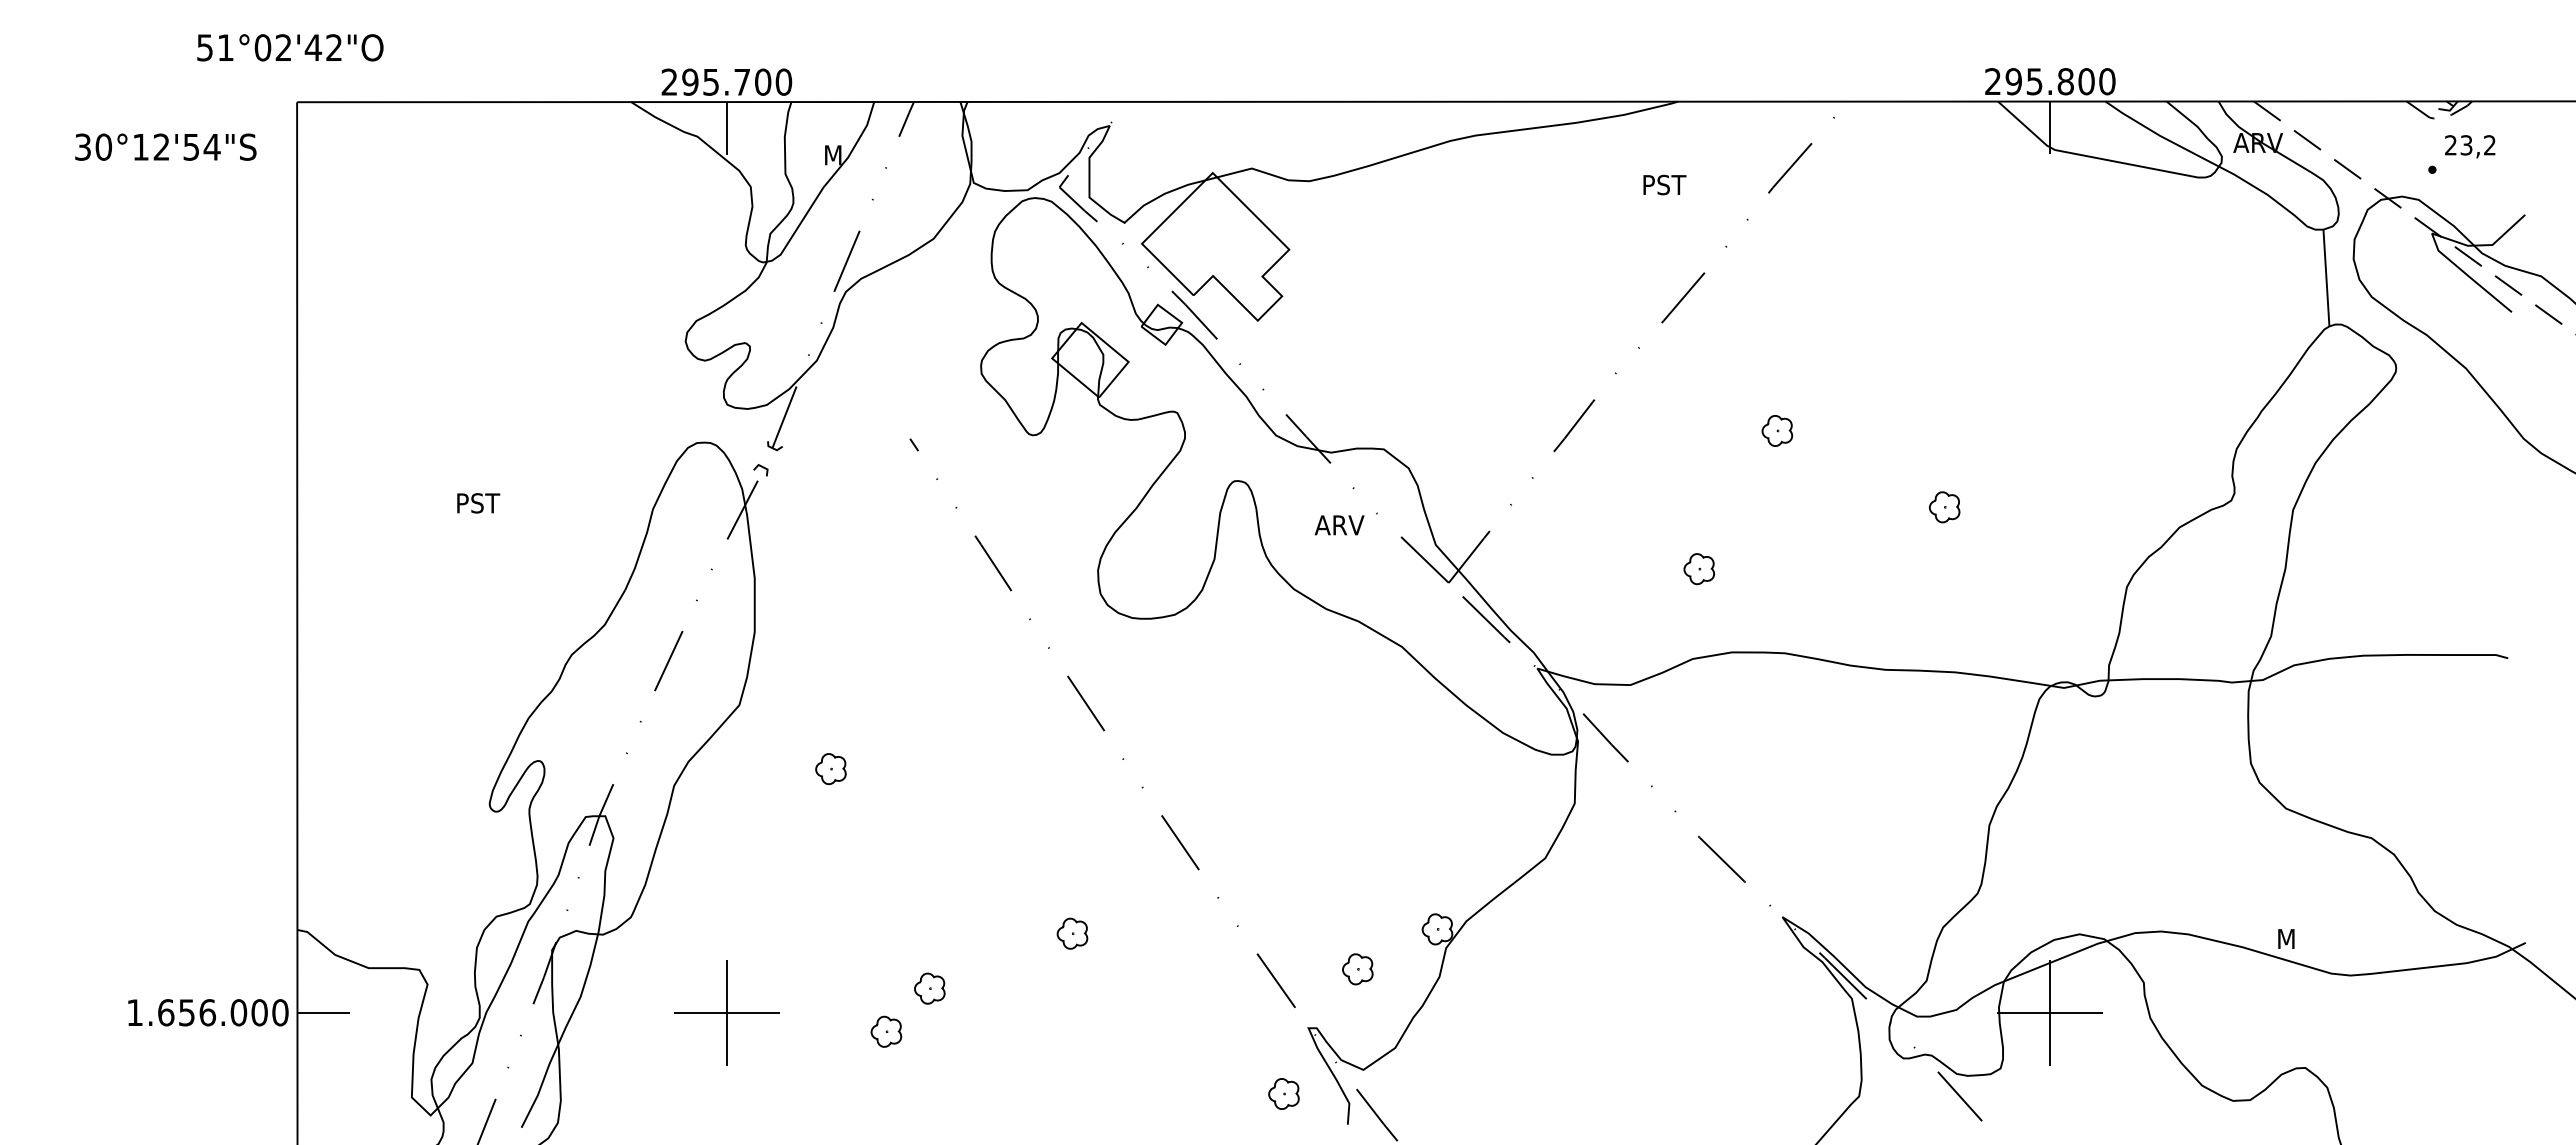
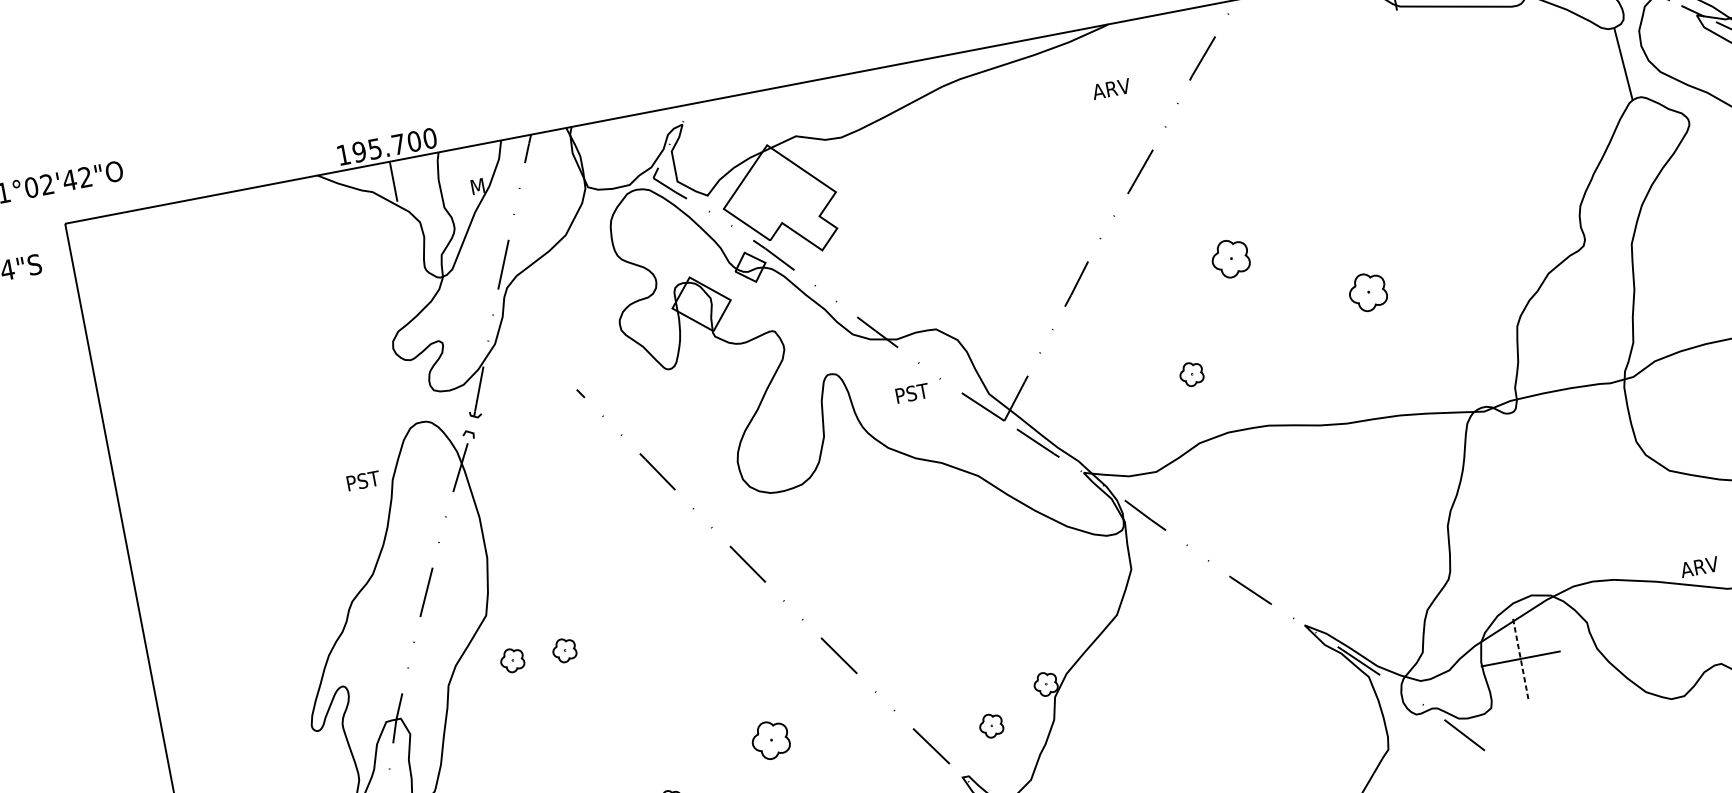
text: (669, 81) -> (343, 154), 295.700 -> 195.700
text: (1666, 184) -> (1111, 88), PST -> ARV
part: (1777, 430) -> (1230, 258), size x1.6
text: (478, 503) -> (363, 481), moved
part: (1944, 507) -> (1368, 292), size x1.6
text: (1339, 525) -> (913, 393), ARV -> PST
part: (761, 769) -> (512, 660), added
part: (1072, 933) -> (770, 739), size x1.6
text: (2300, 938) -> (1699, 566), M -> ARV
line: (2050, 1012) -> (1520, 658), solid -> dashed

